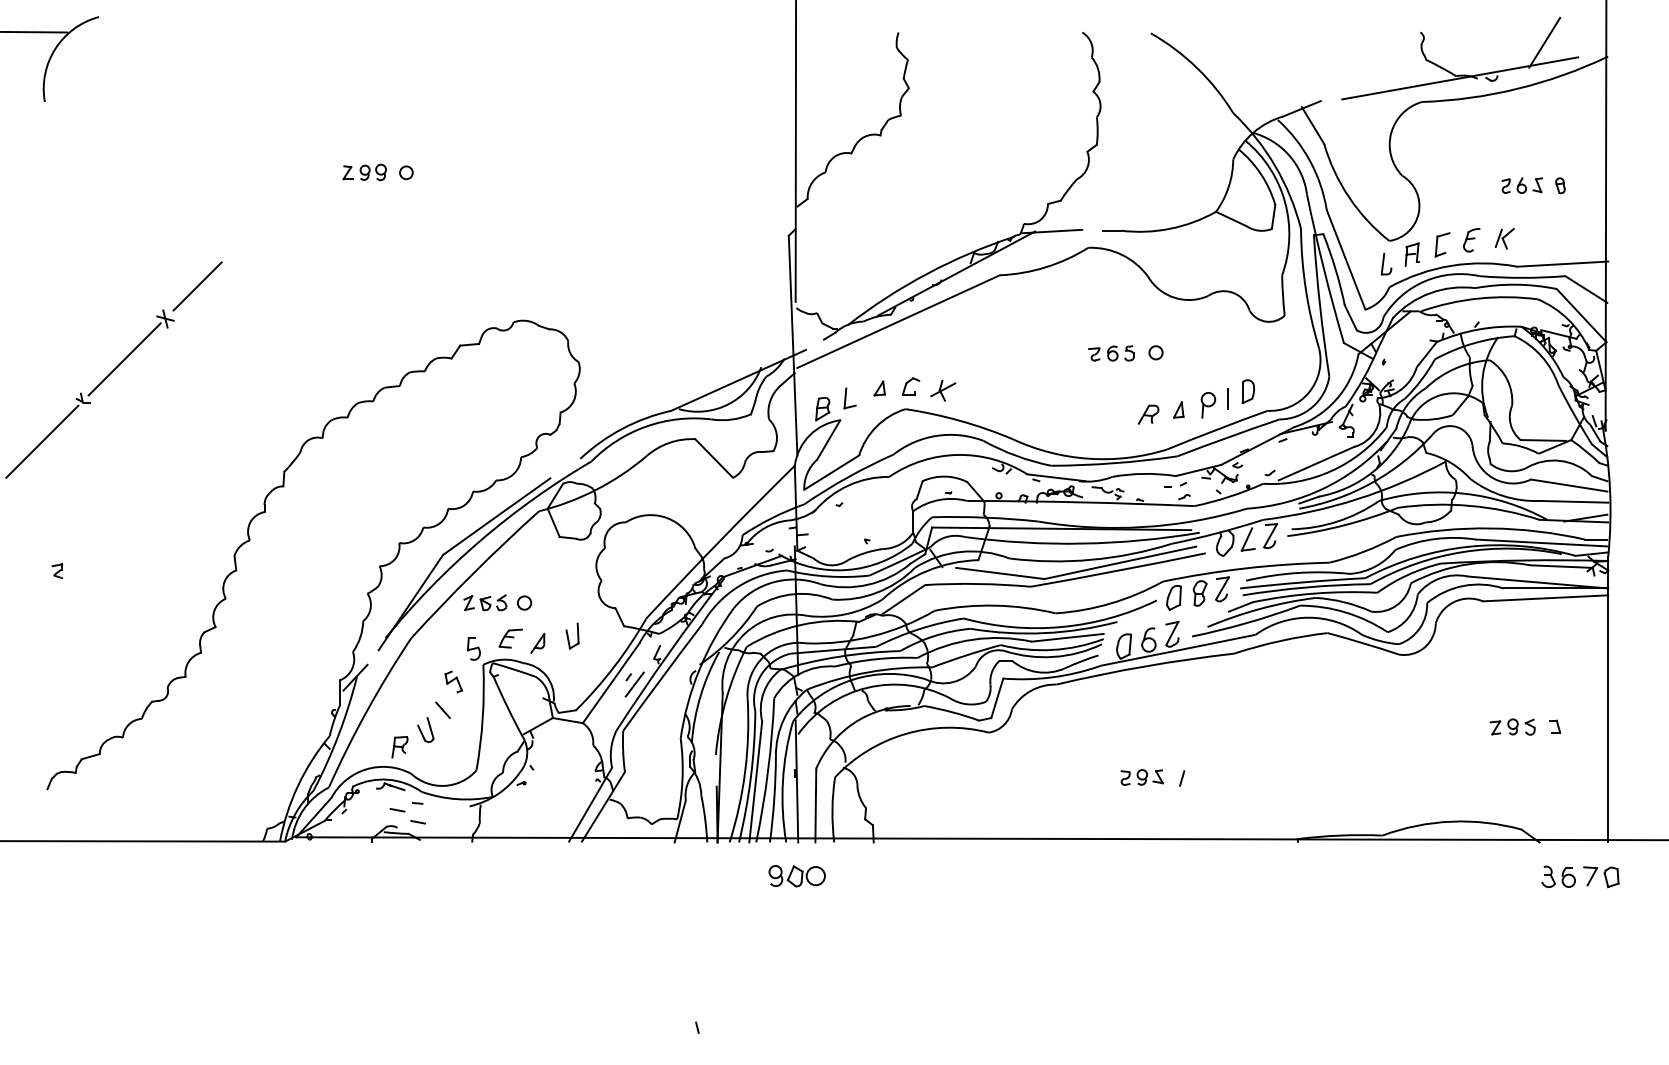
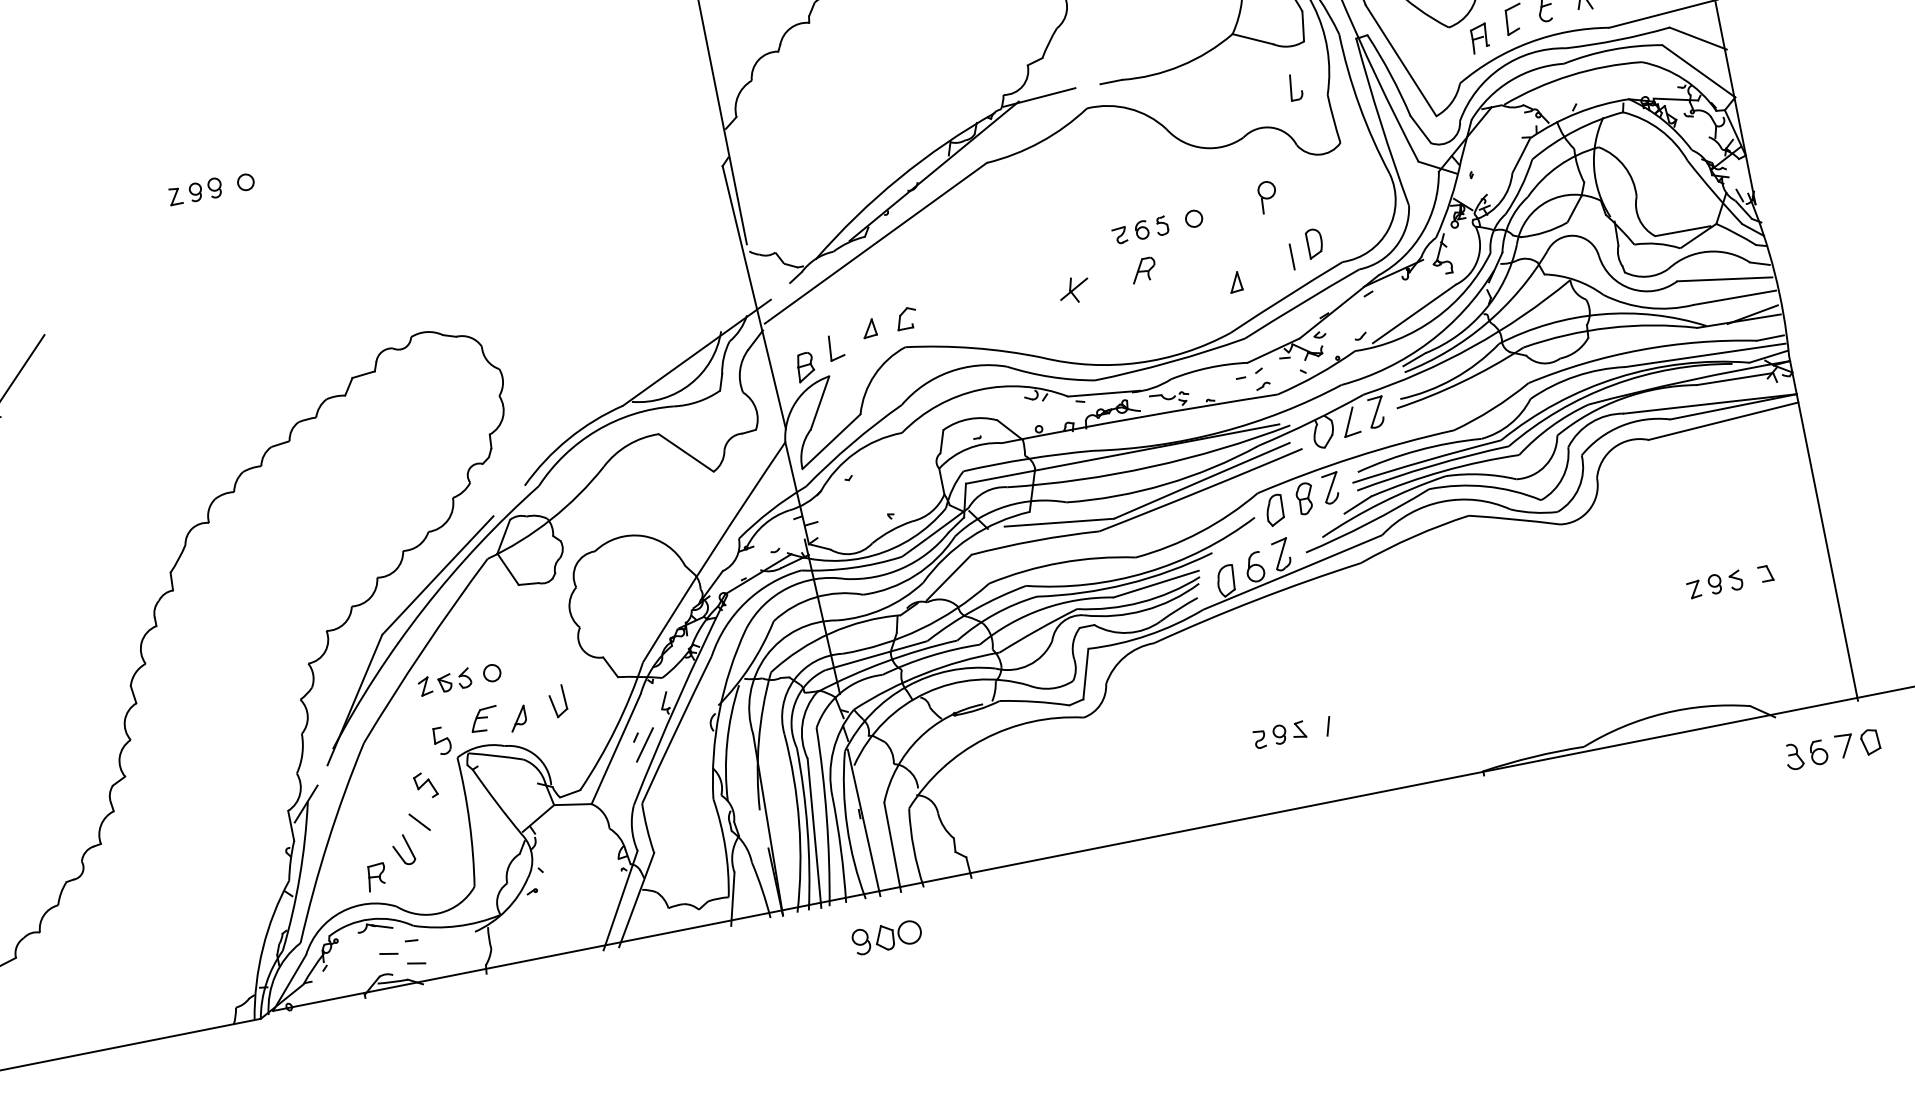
part: (1386, 264) -> (1295, 87), moved
part: (943, 390) -> (1074, 289), moved
part: (1208, 405) -> (1268, 197), moved
part: (1148, 414) -> (1143, 269), moved

